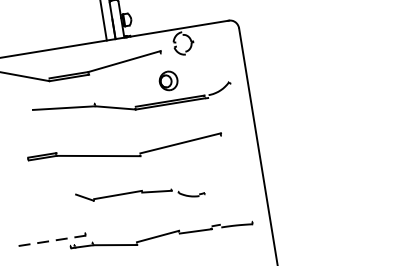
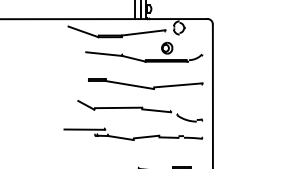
part: (124, 149) -> (145, 83), moved
part: (140, 195) -> (140, 111), size x1.67
line: (51, 240) -> (84, 129), dashed -> solid

